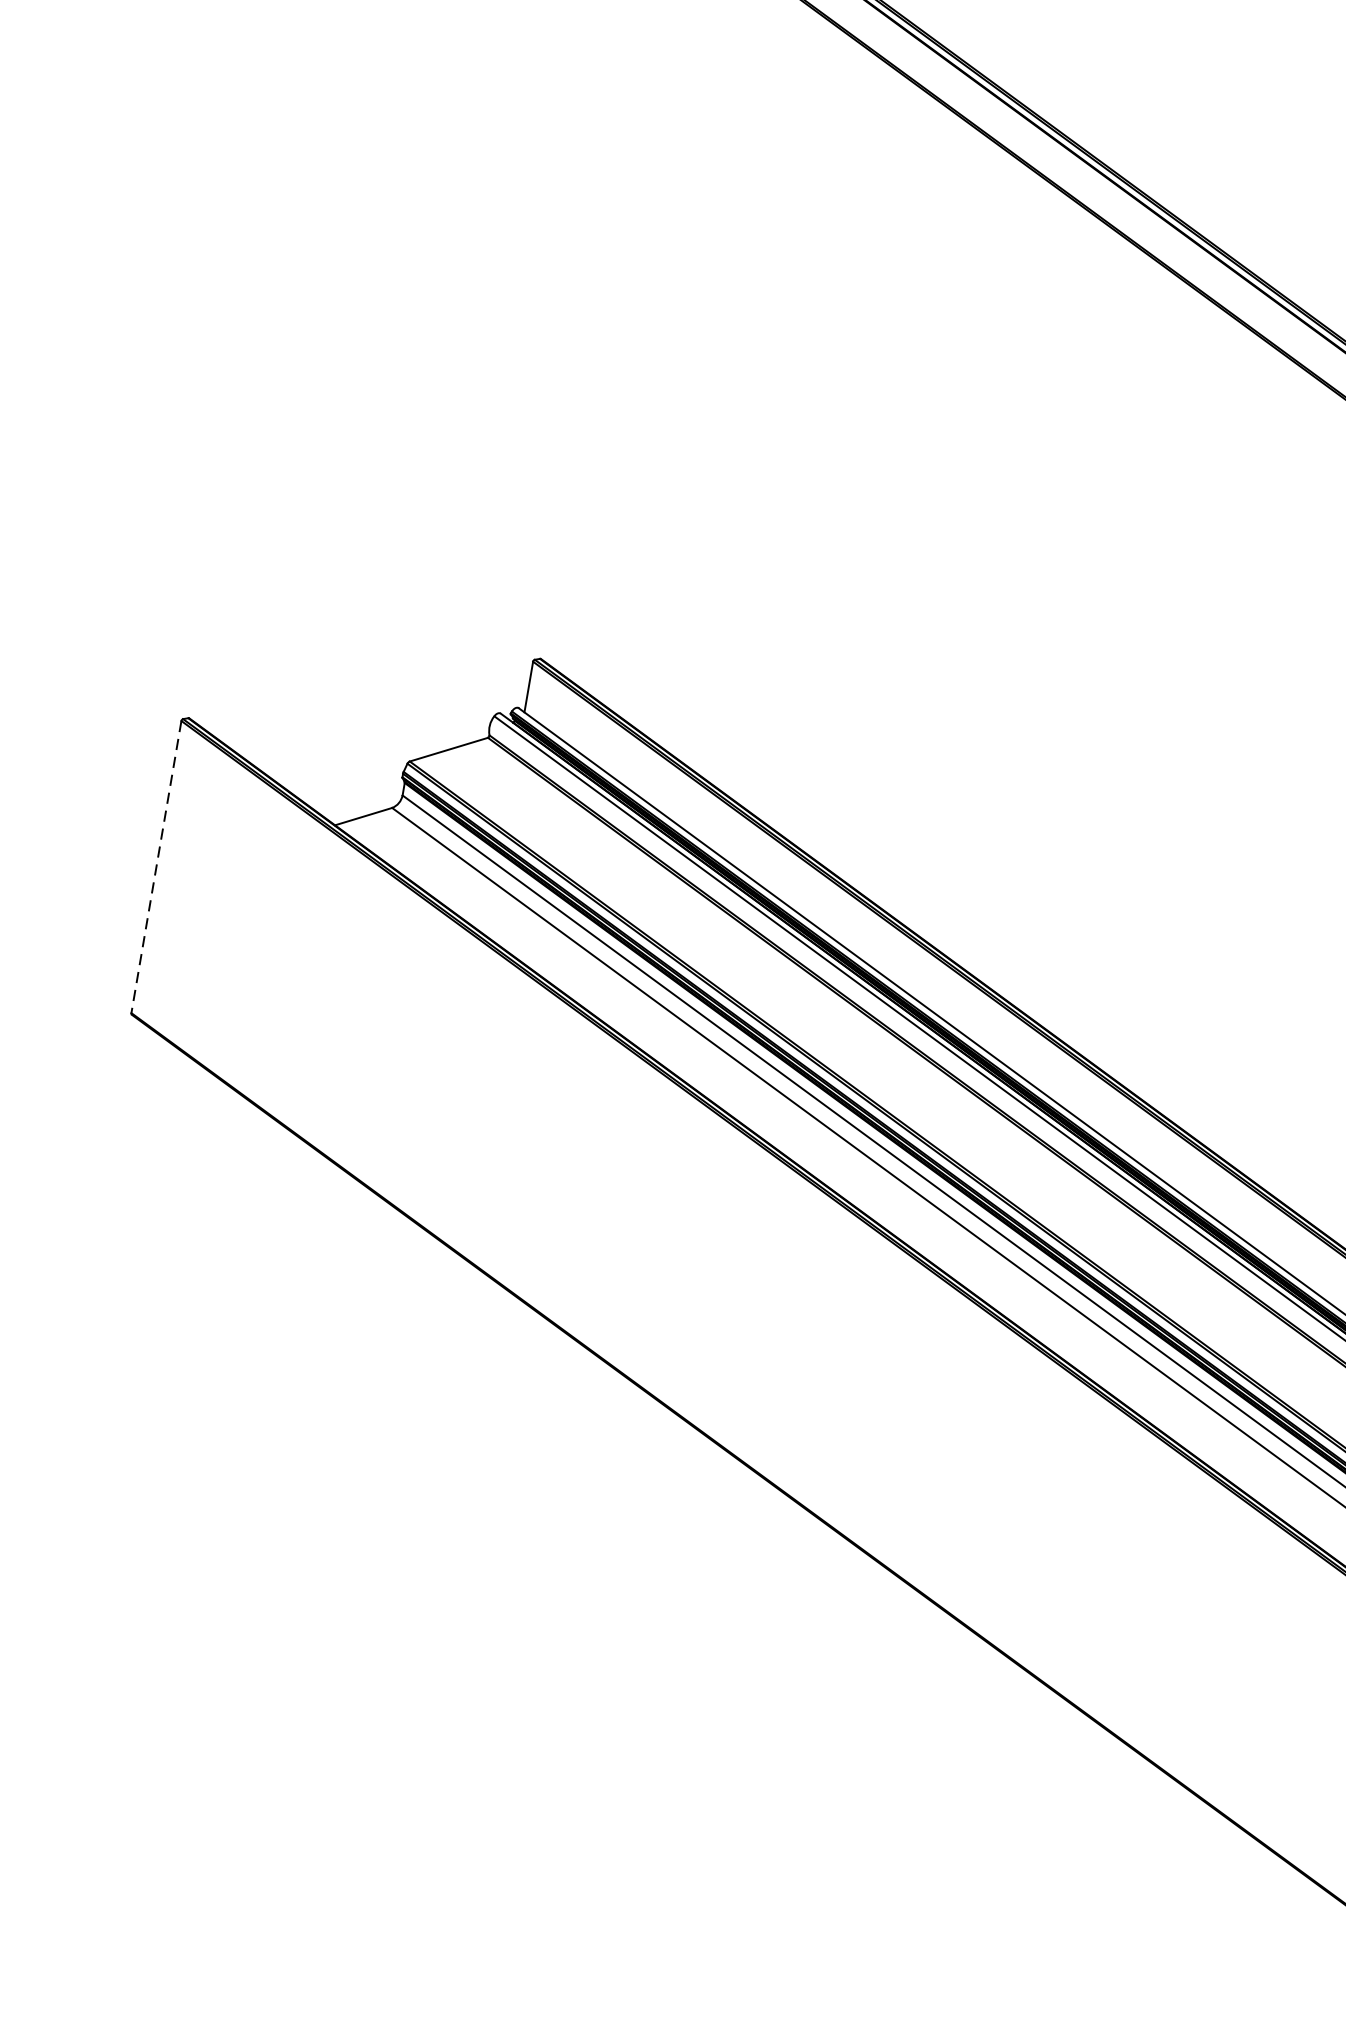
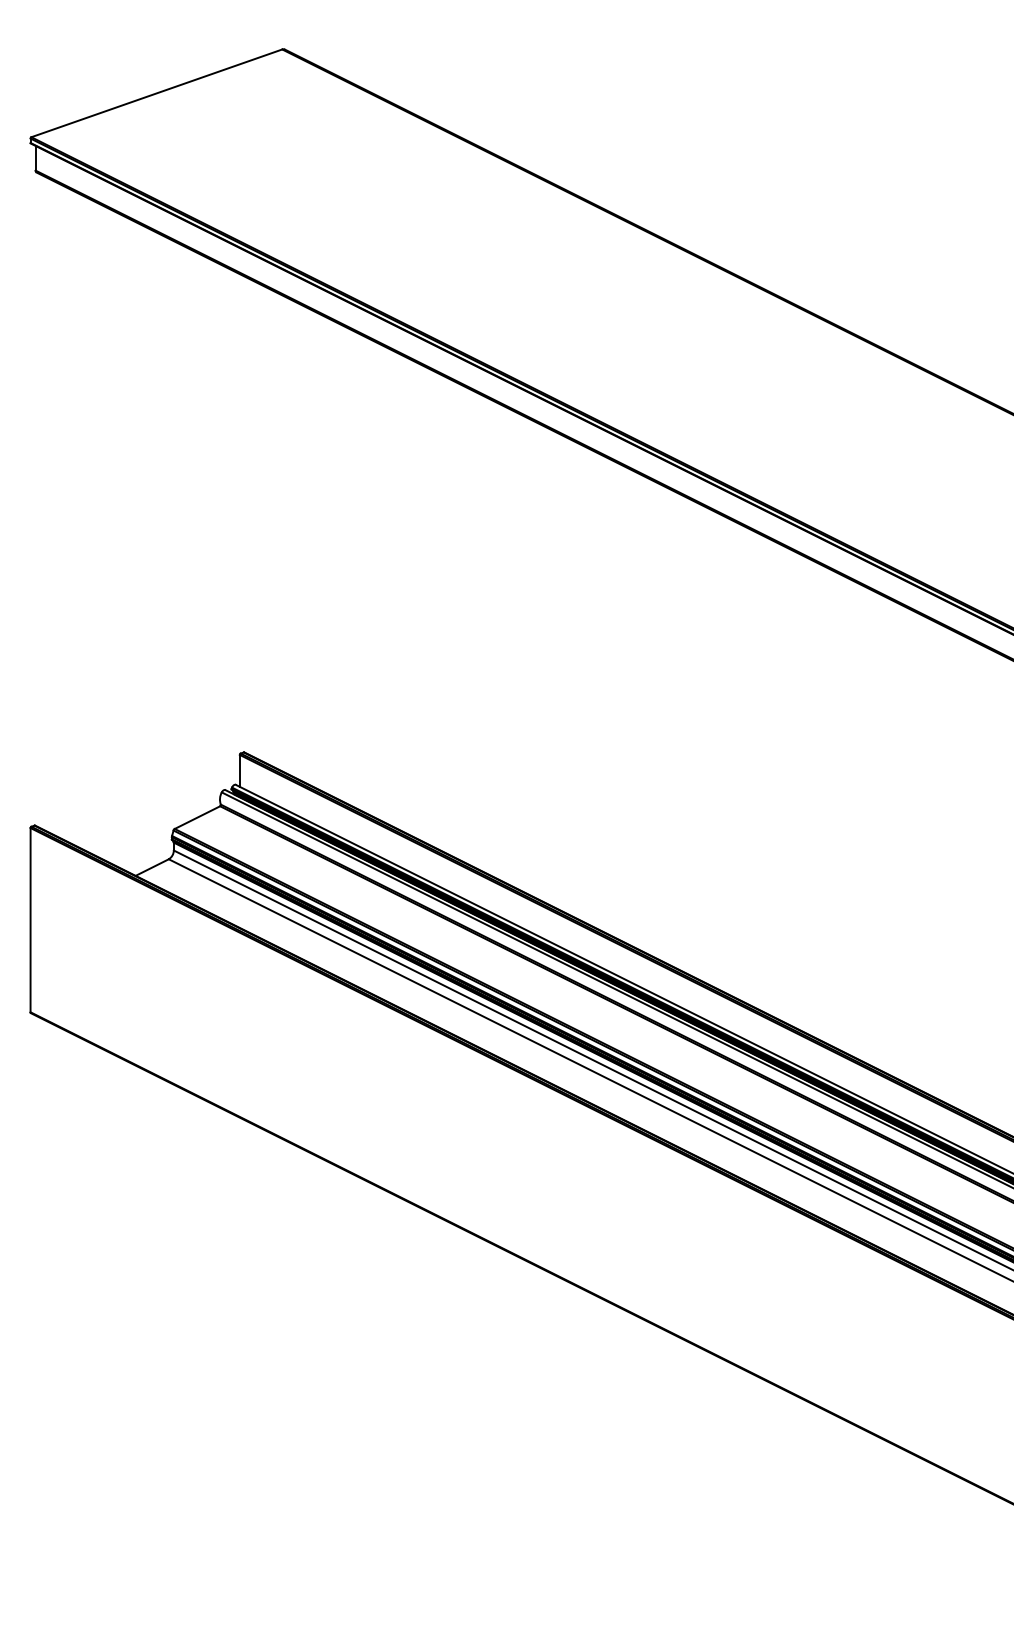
line: (156, 867) -> (30, 920), dashed -> solid

